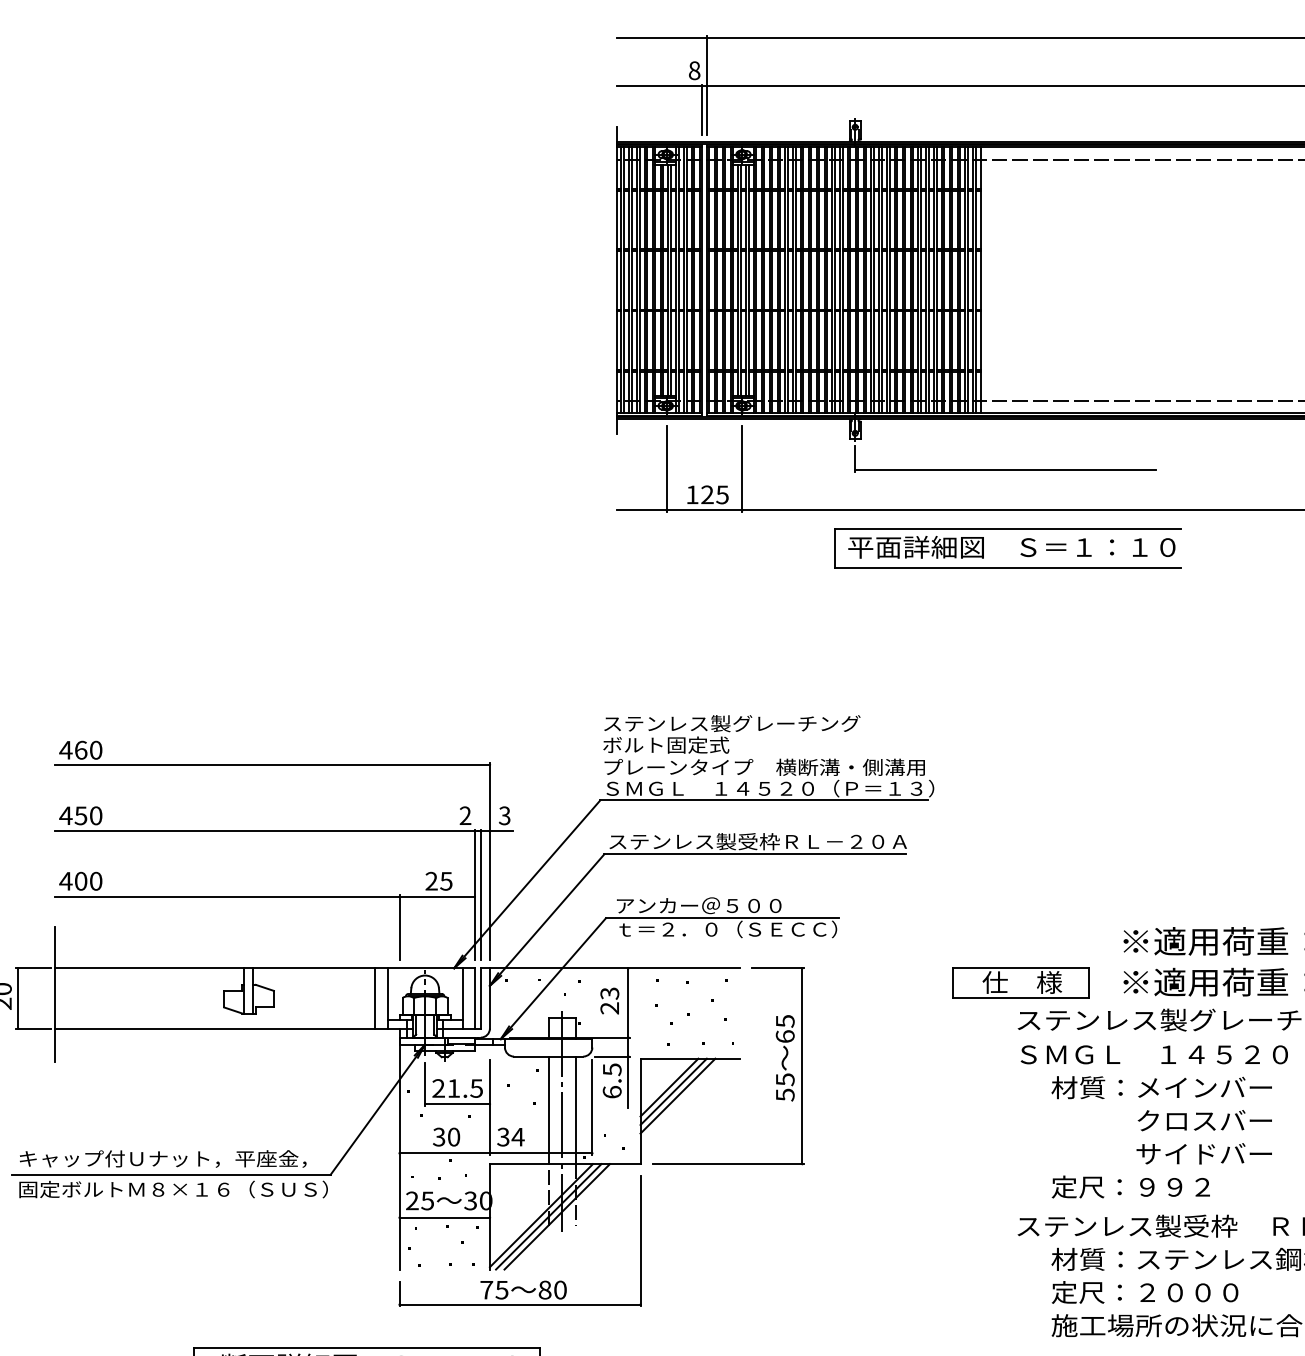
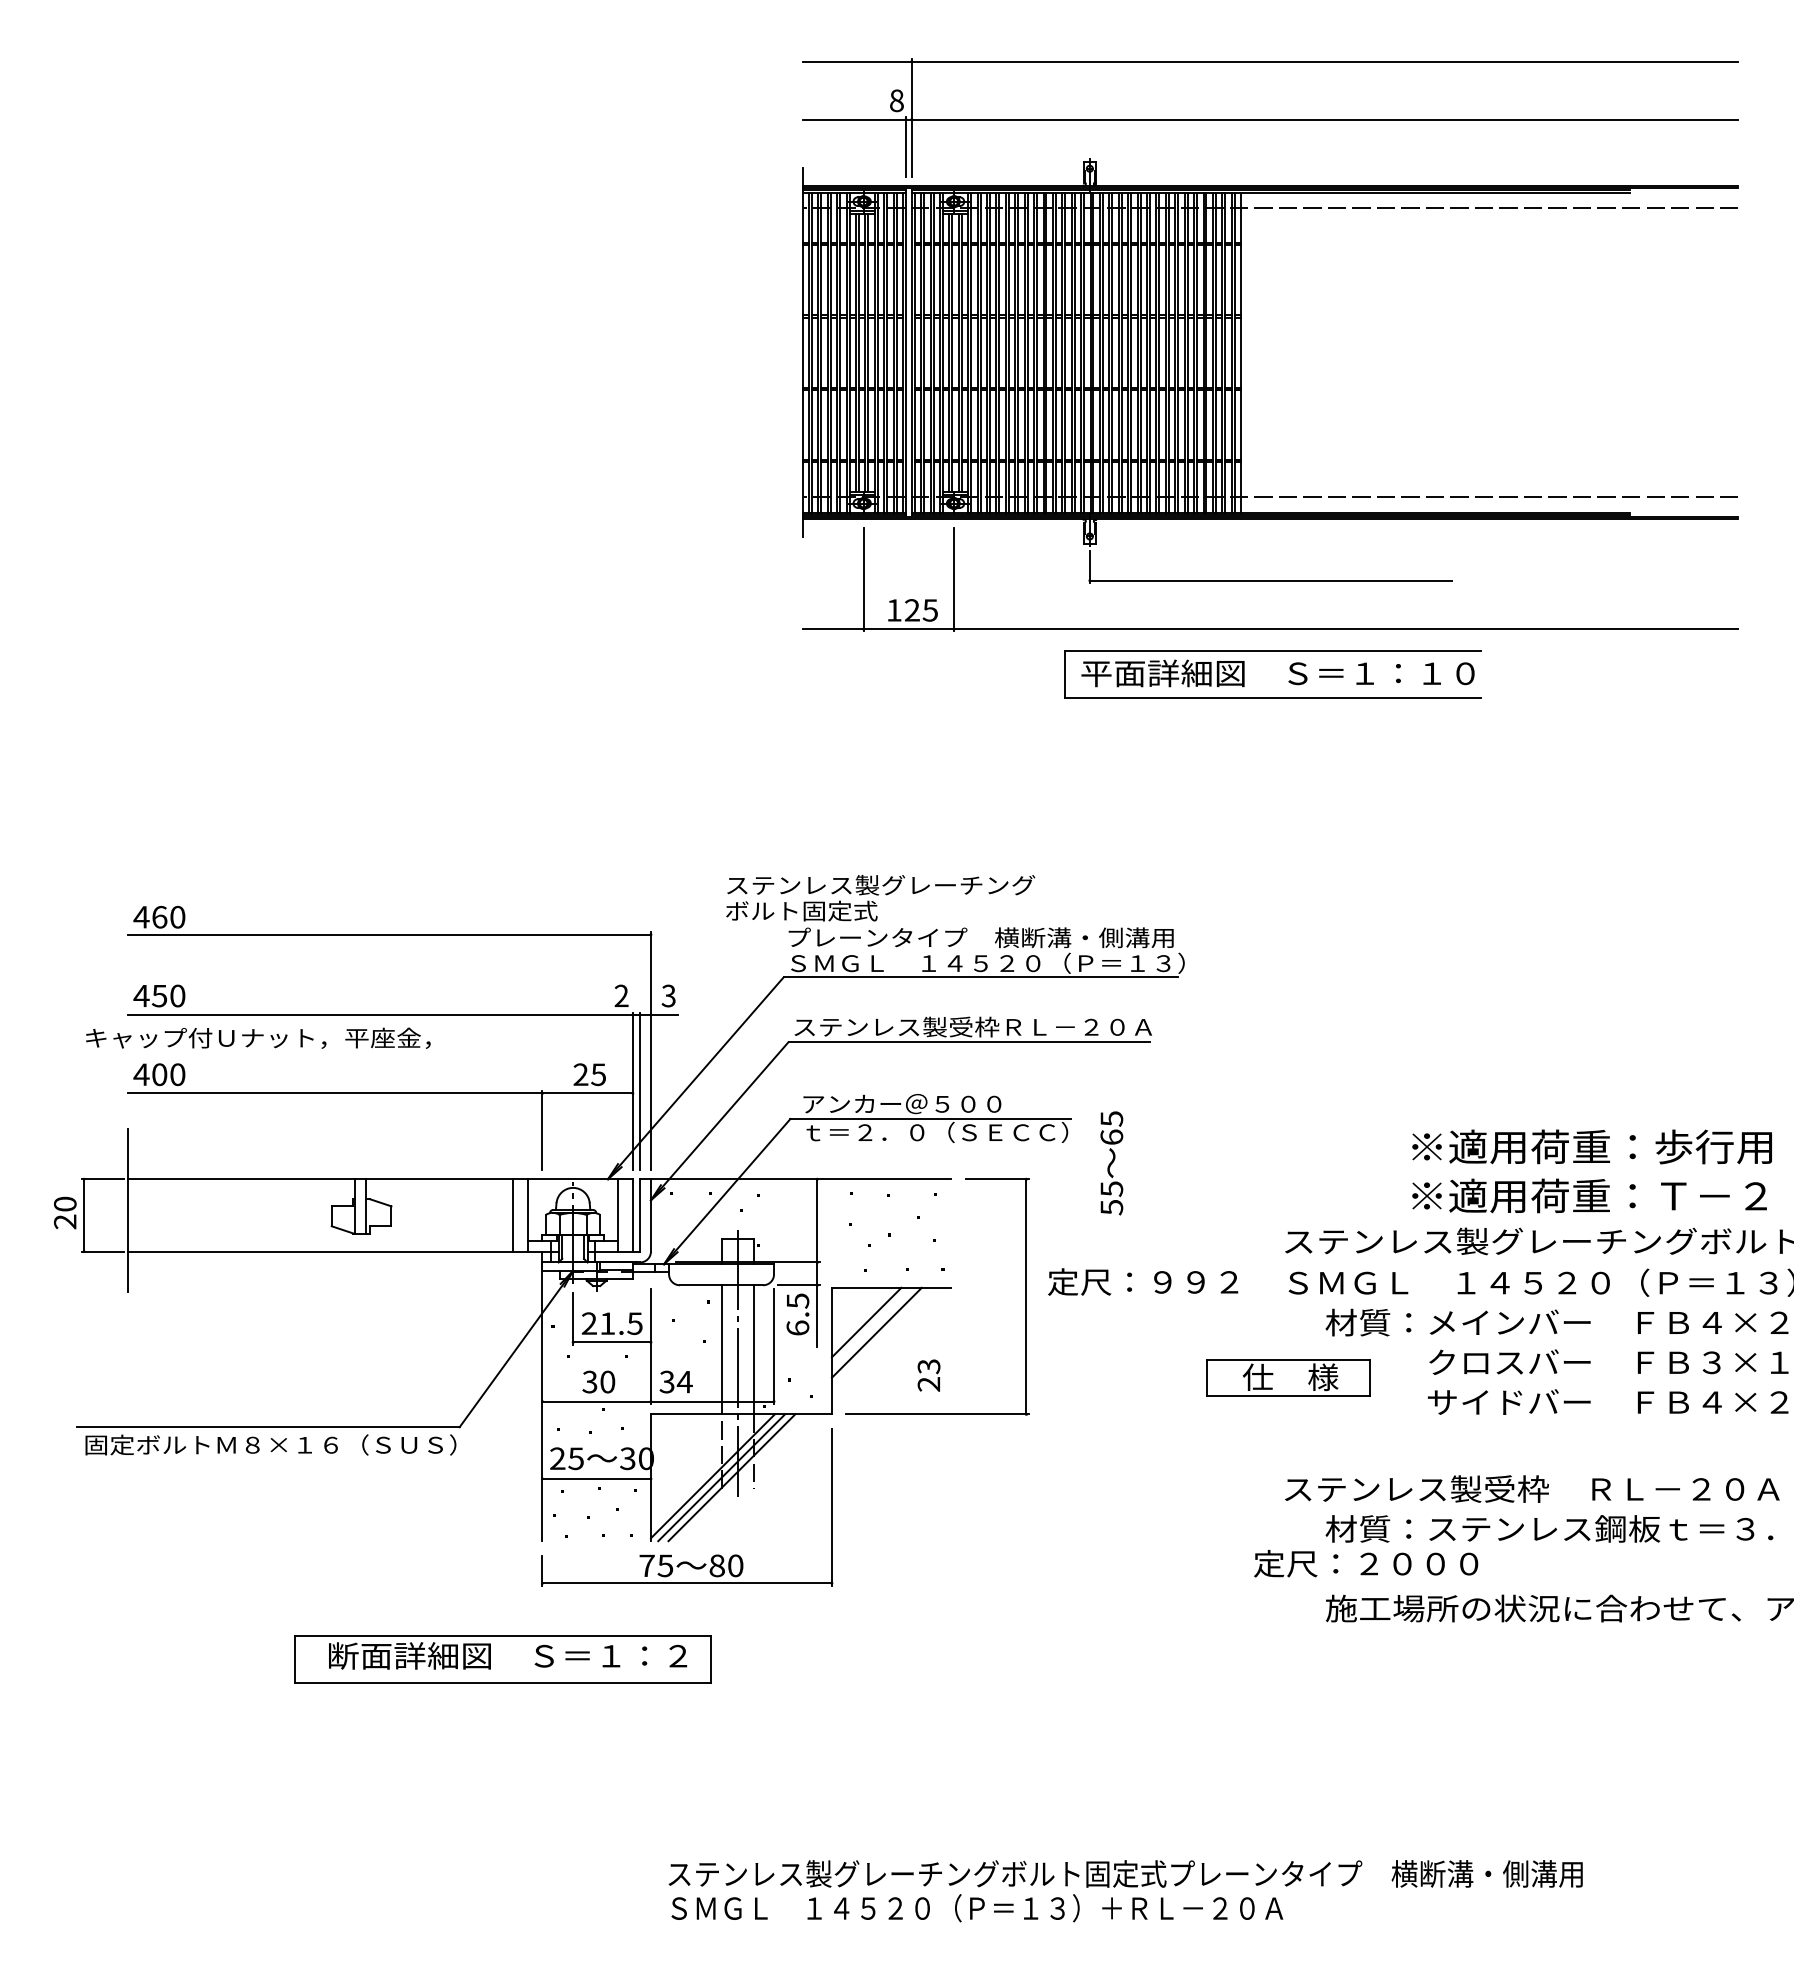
text: (731, 734) -> (880, 898), moved
part: (1020, 982) -> (1288, 1377), moved
text: (609, 1001) -> (928, 1375), moved
text: (785, 1058) -> (1111, 1163), moved
line: (673, 1091) -> (871, 1327), removed
text: (163, 1158) -> (258, 1037), moved
text: (1131, 1186) -> (1143, 1281), moved
text: (1145, 1292) -> (1366, 1563), moved

